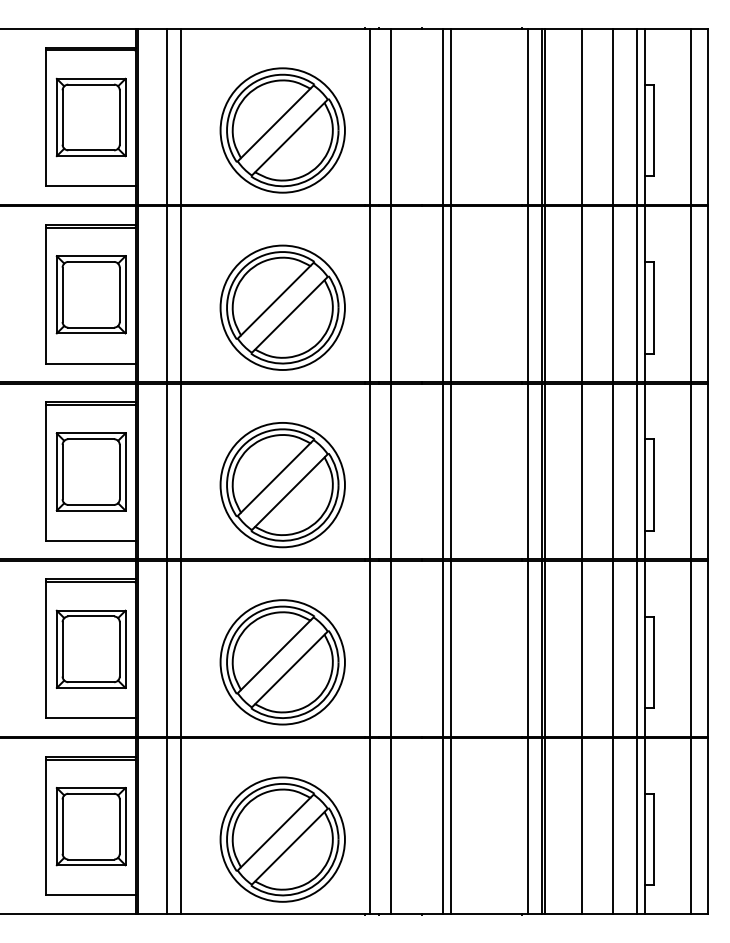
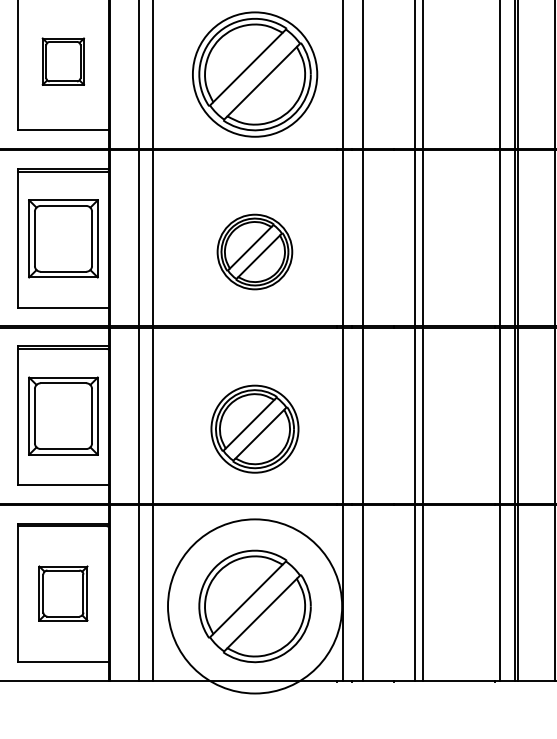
part: (90, 294) -> (62, 61), size x0.6
part: (282, 485) -> (254, 252), size x0.6
part: (282, 662) -> (254, 429), size x0.7
part: (90, 826) -> (62, 593), size x0.7
circle: (282, 839) -> (254, 606), size x1.4

